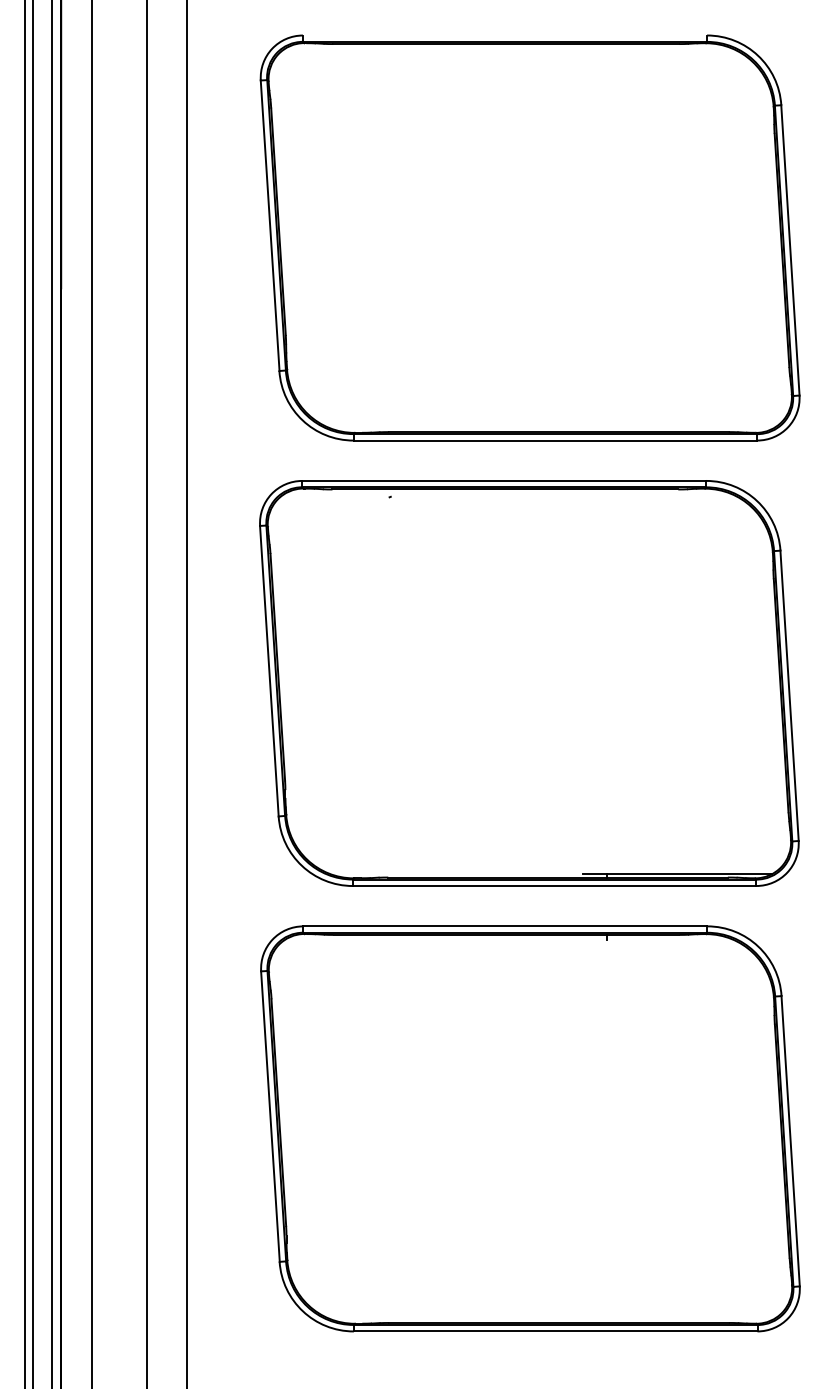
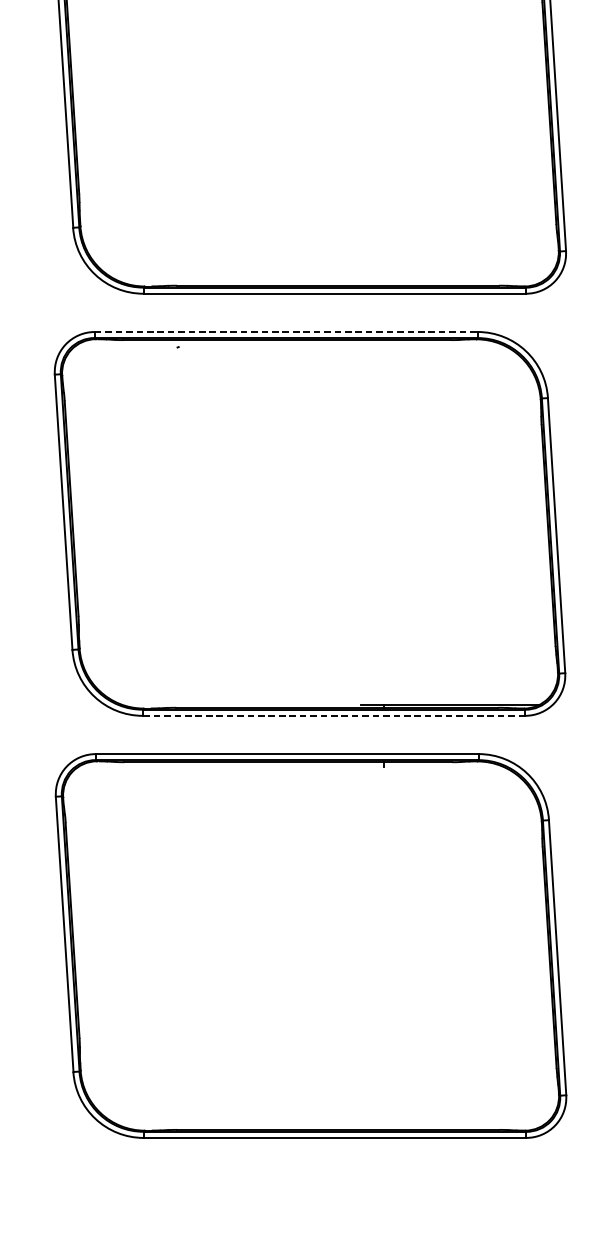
line: (504, 480) -> (286, 331), solid -> dashed
line: (554, 885) -> (333, 715), solid -> dashed

